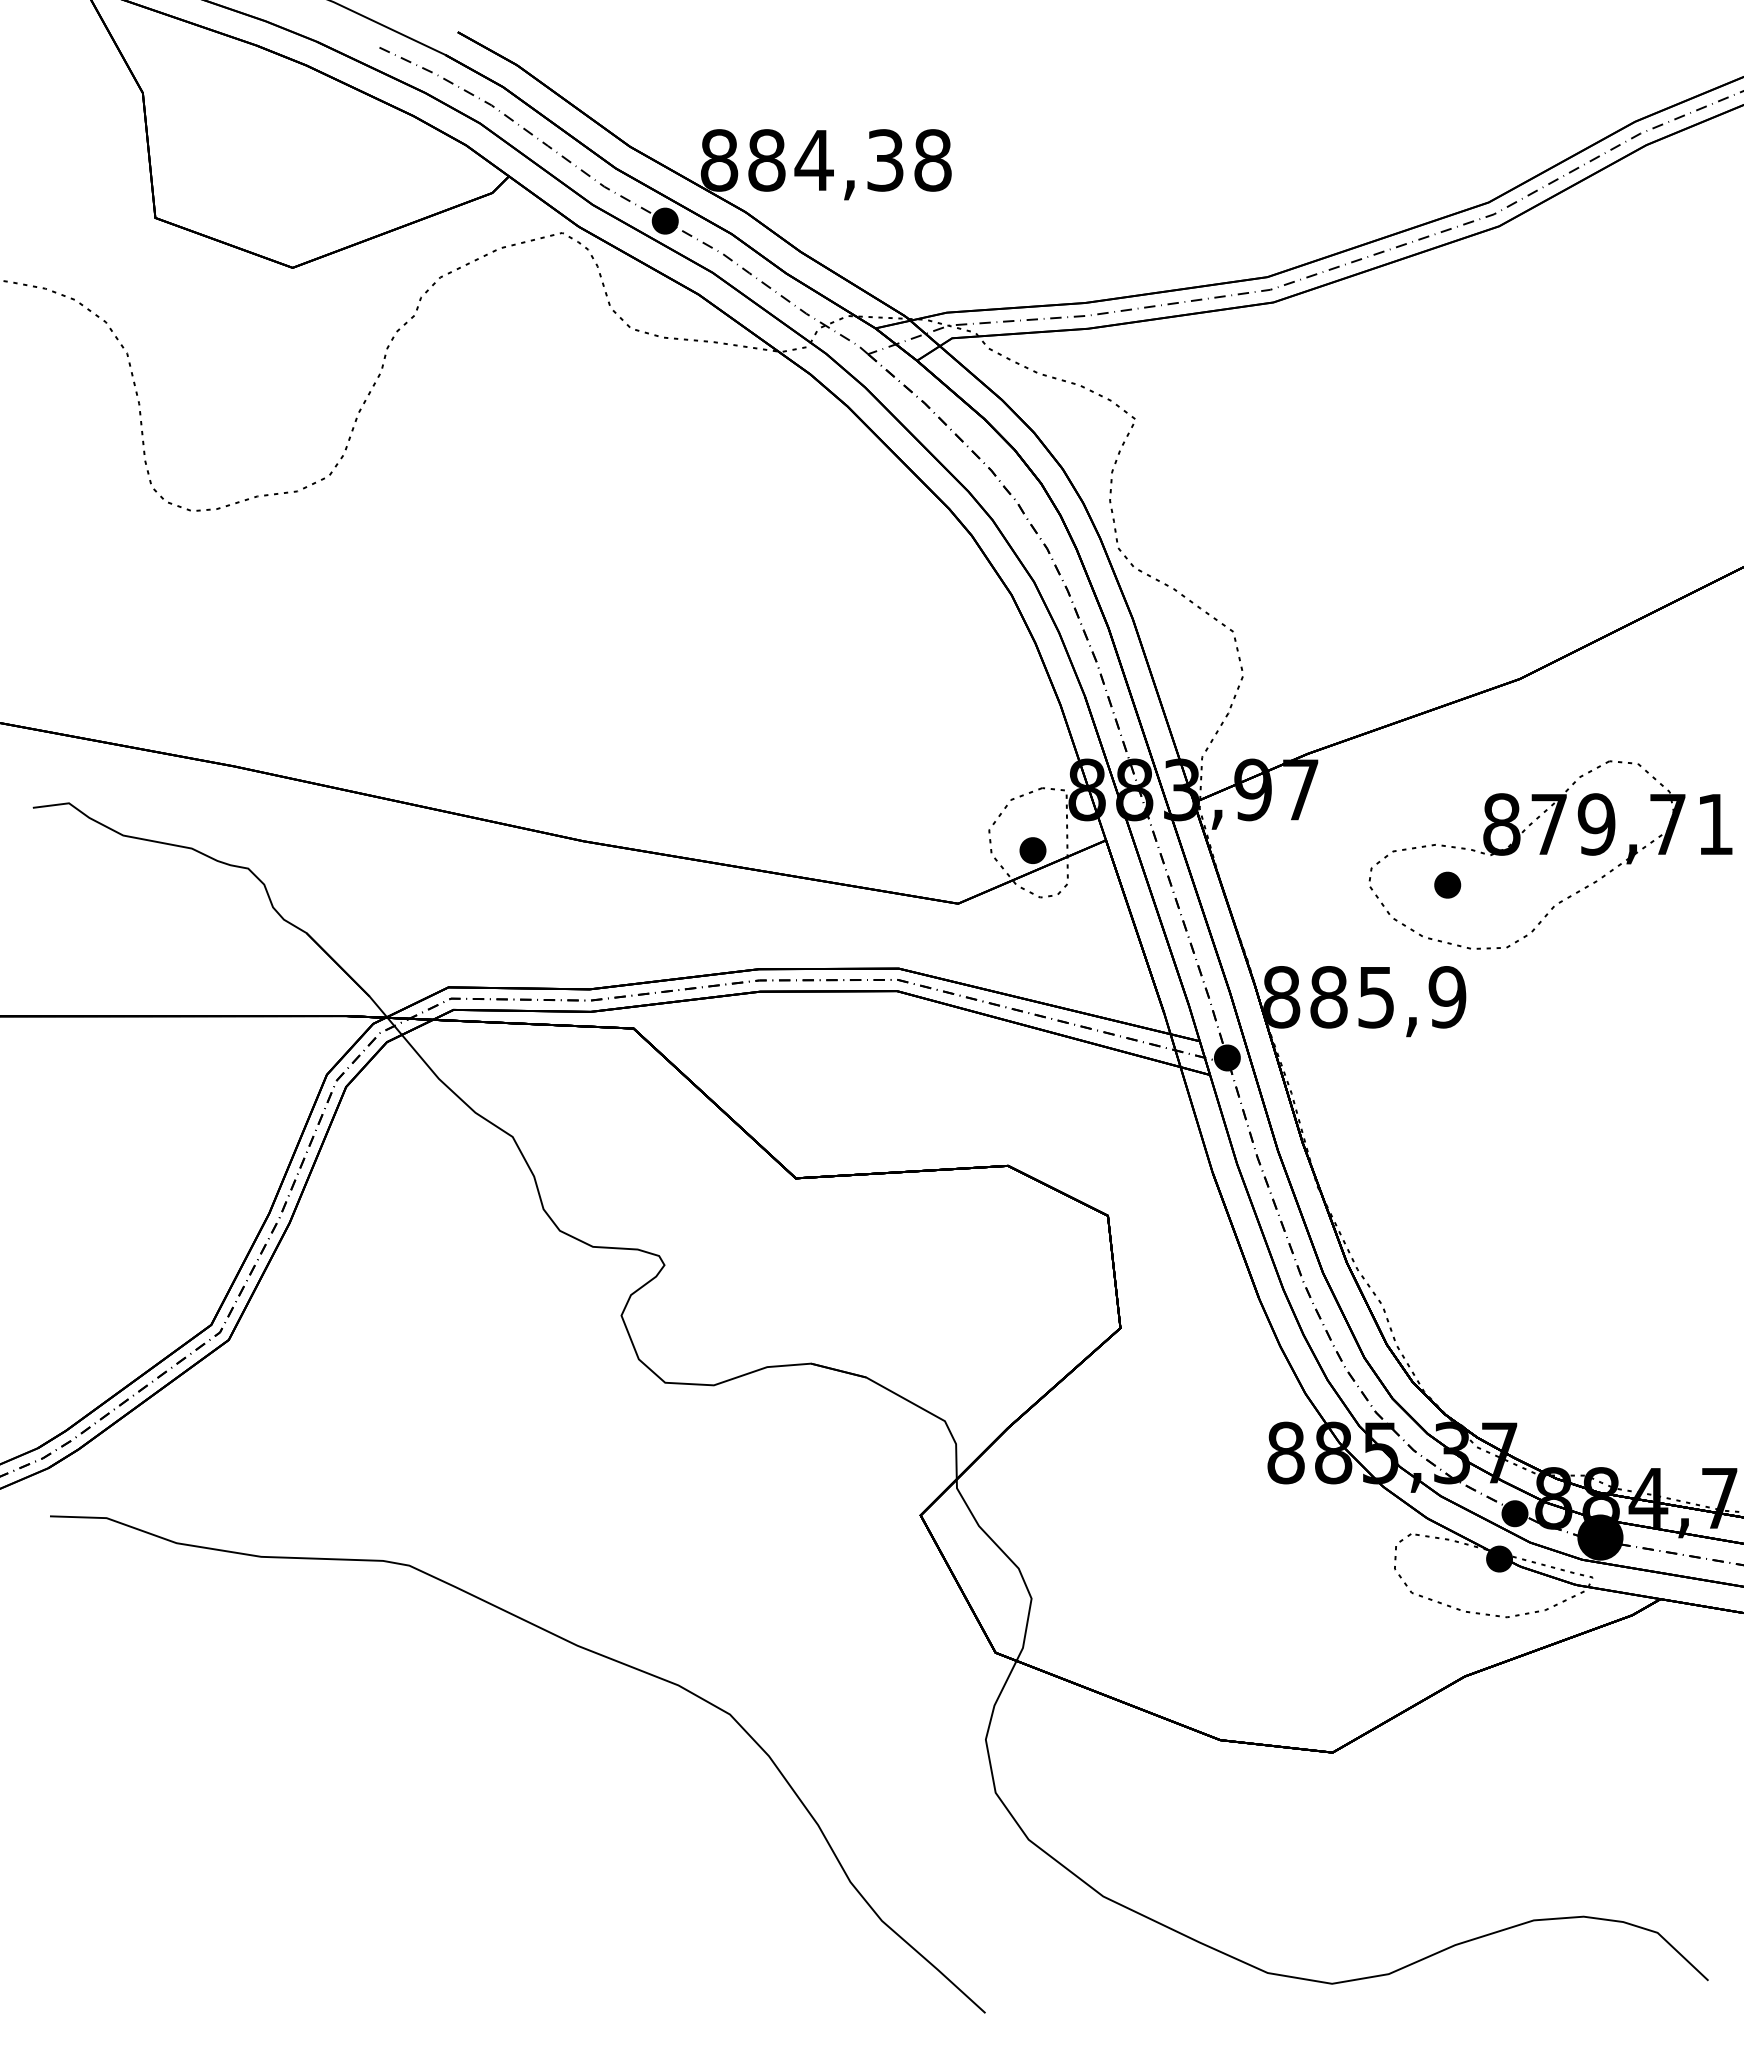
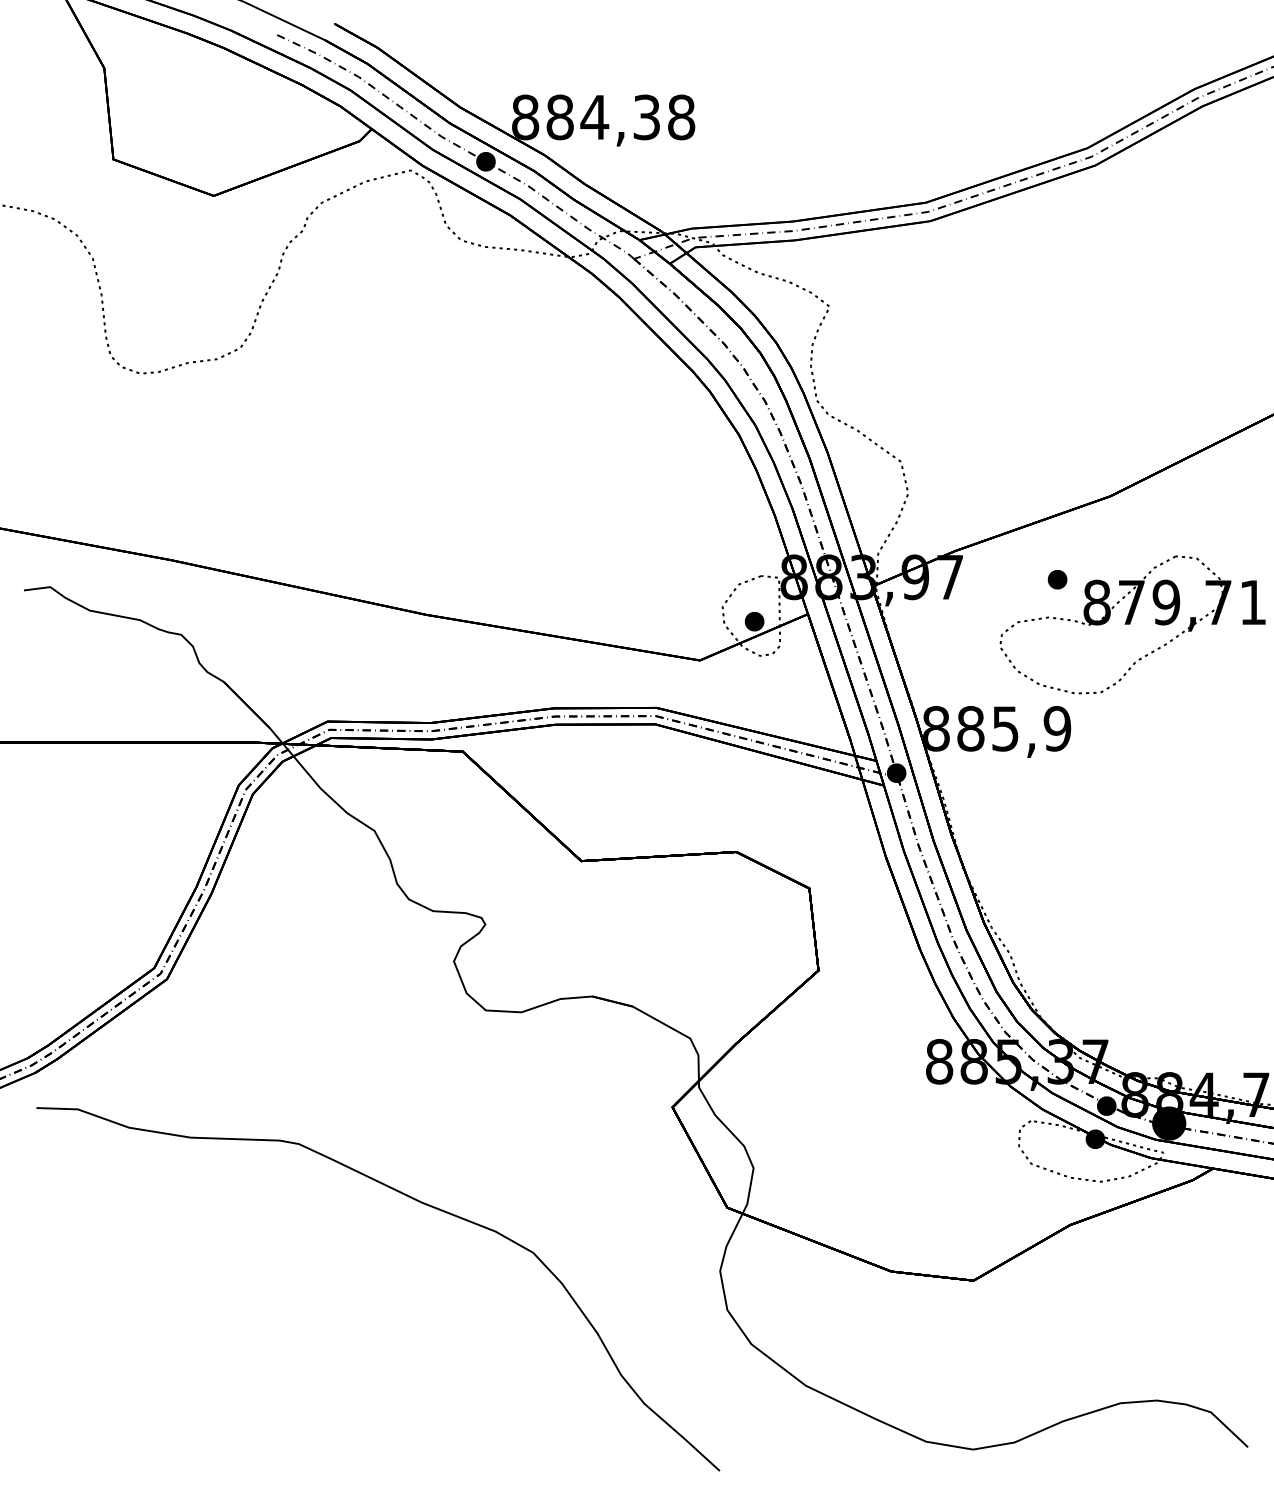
part: (1447, 884) -> (1057, 579), moved

